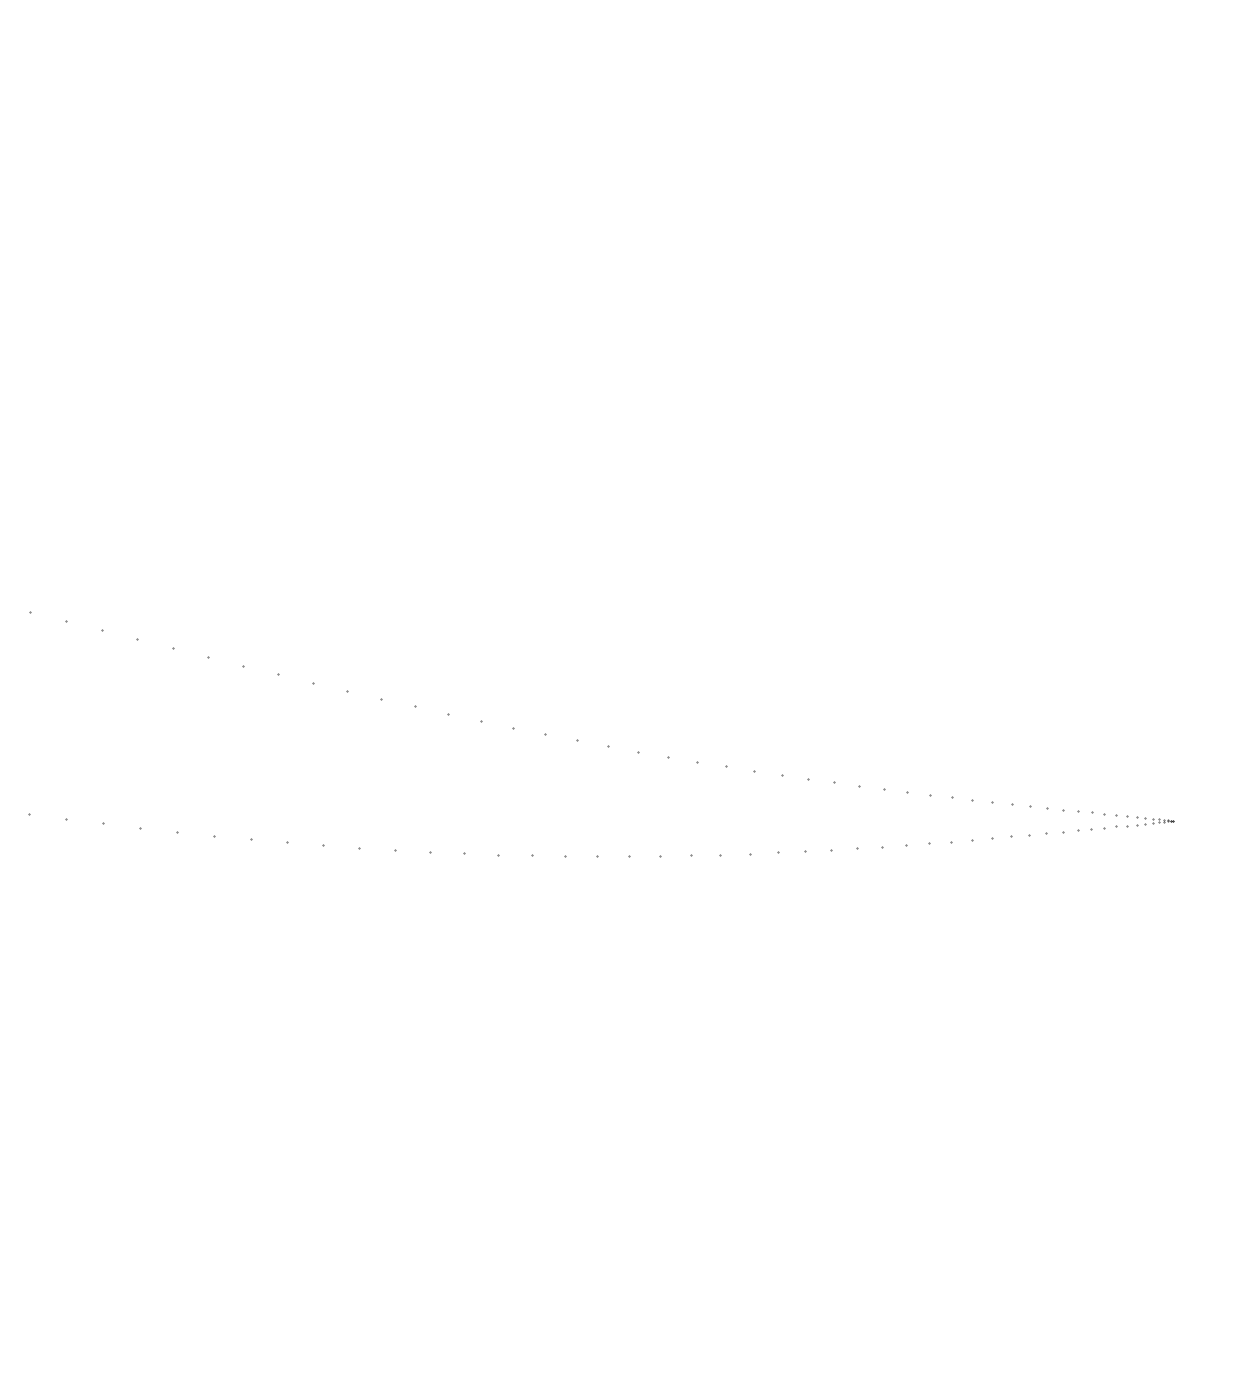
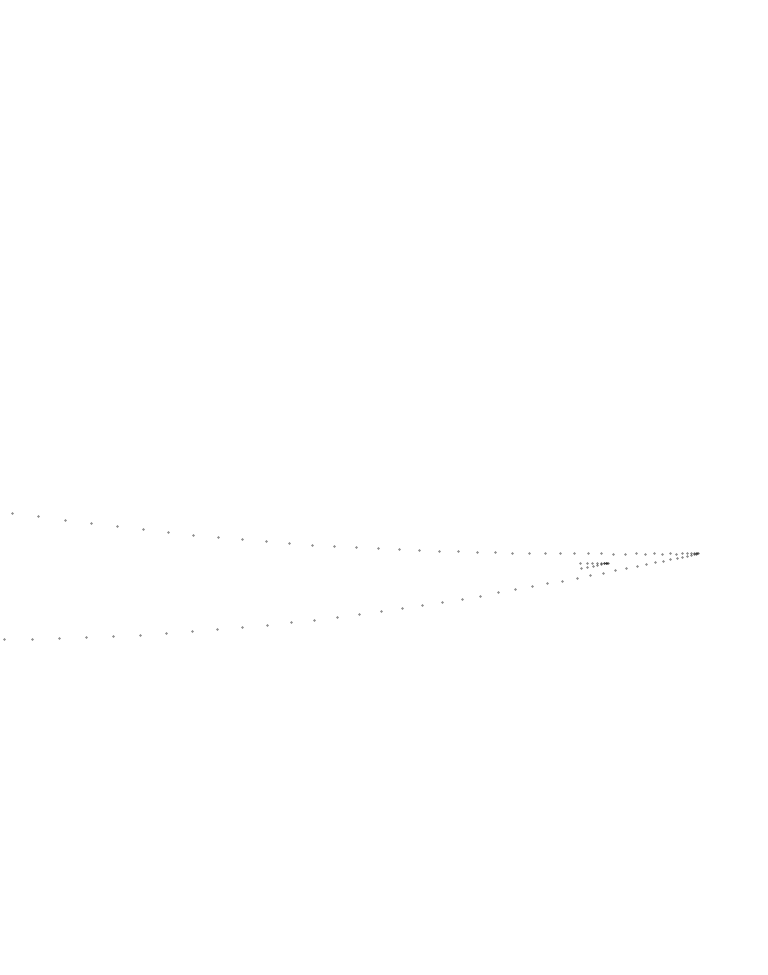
part: (1036, 821) -> (594, 564), added

